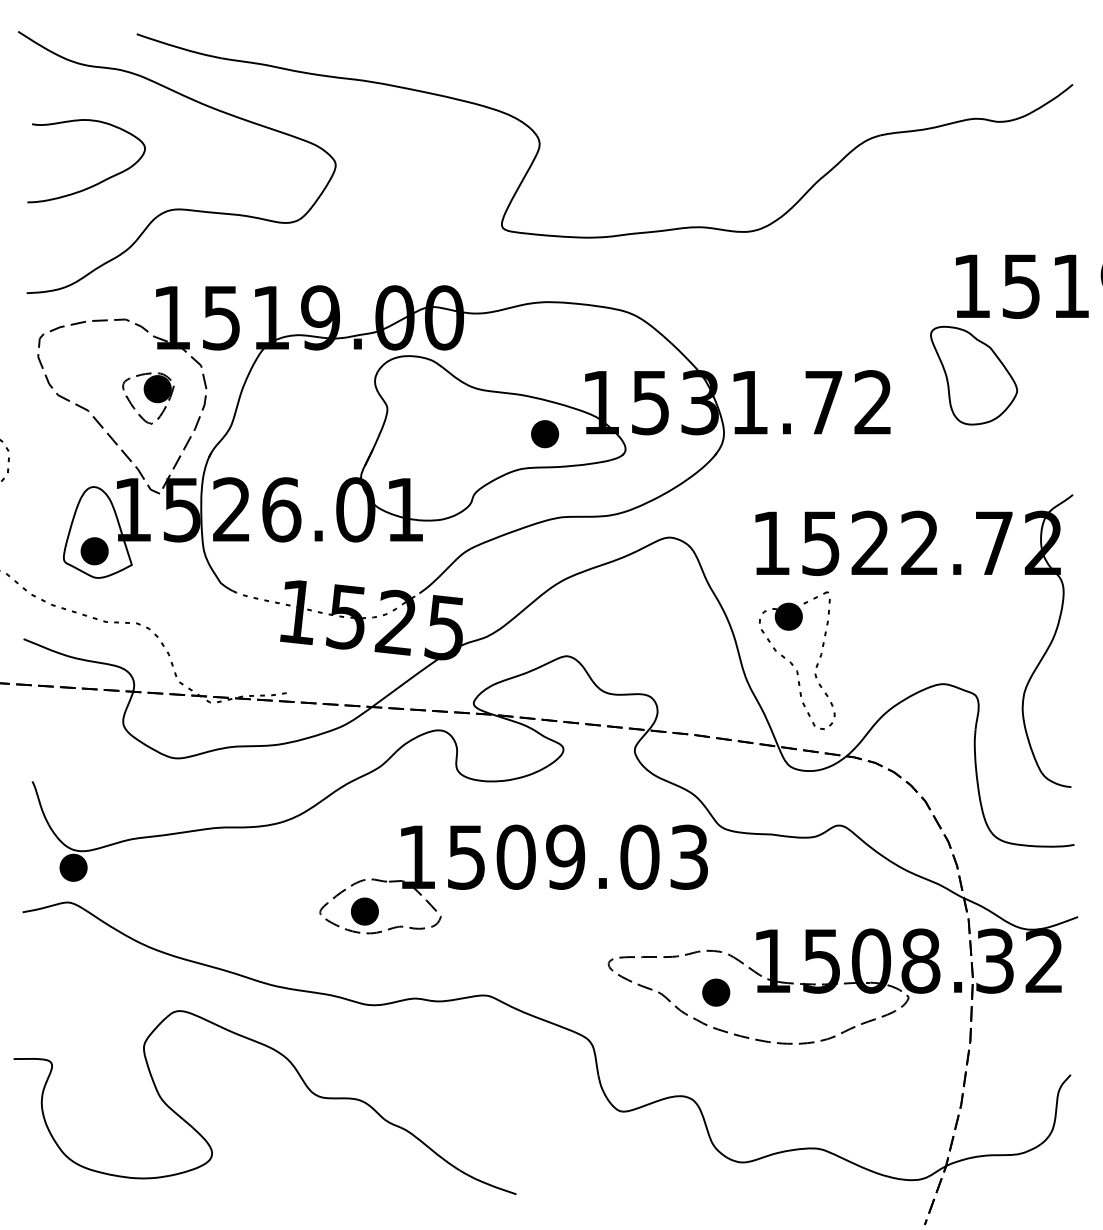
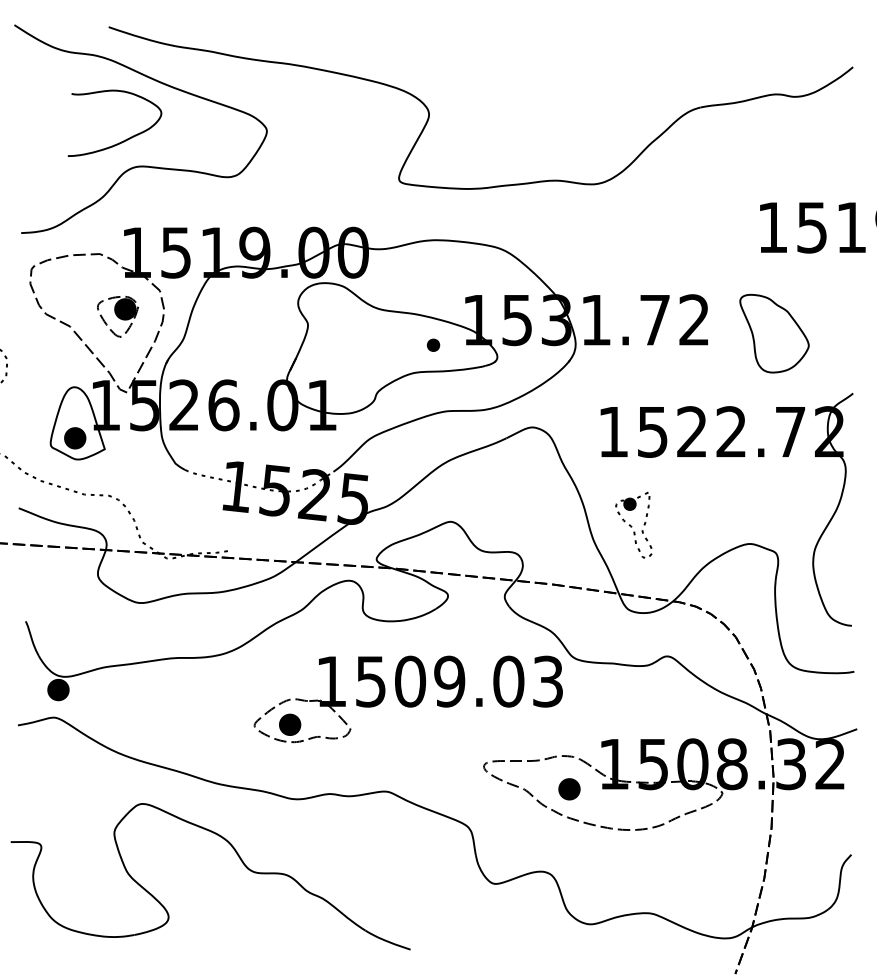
curve: (96, 183) -> (122, 141), moved
part: (974, 375) -> (774, 333), moved
part: (545, 434) -> (433, 345), size x0.6
part: (797, 660) -> (634, 525), size x0.6

